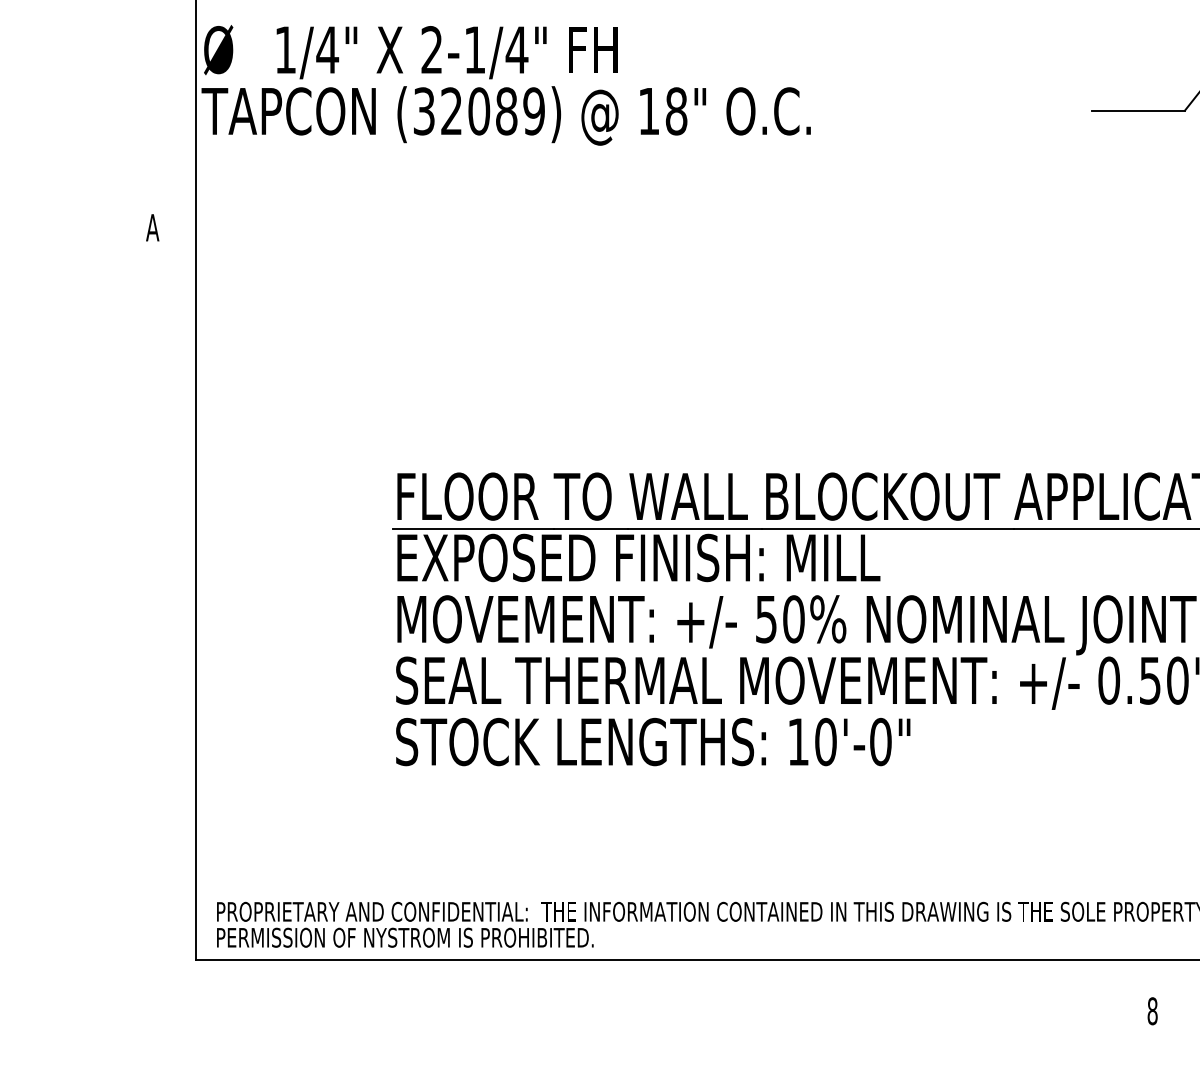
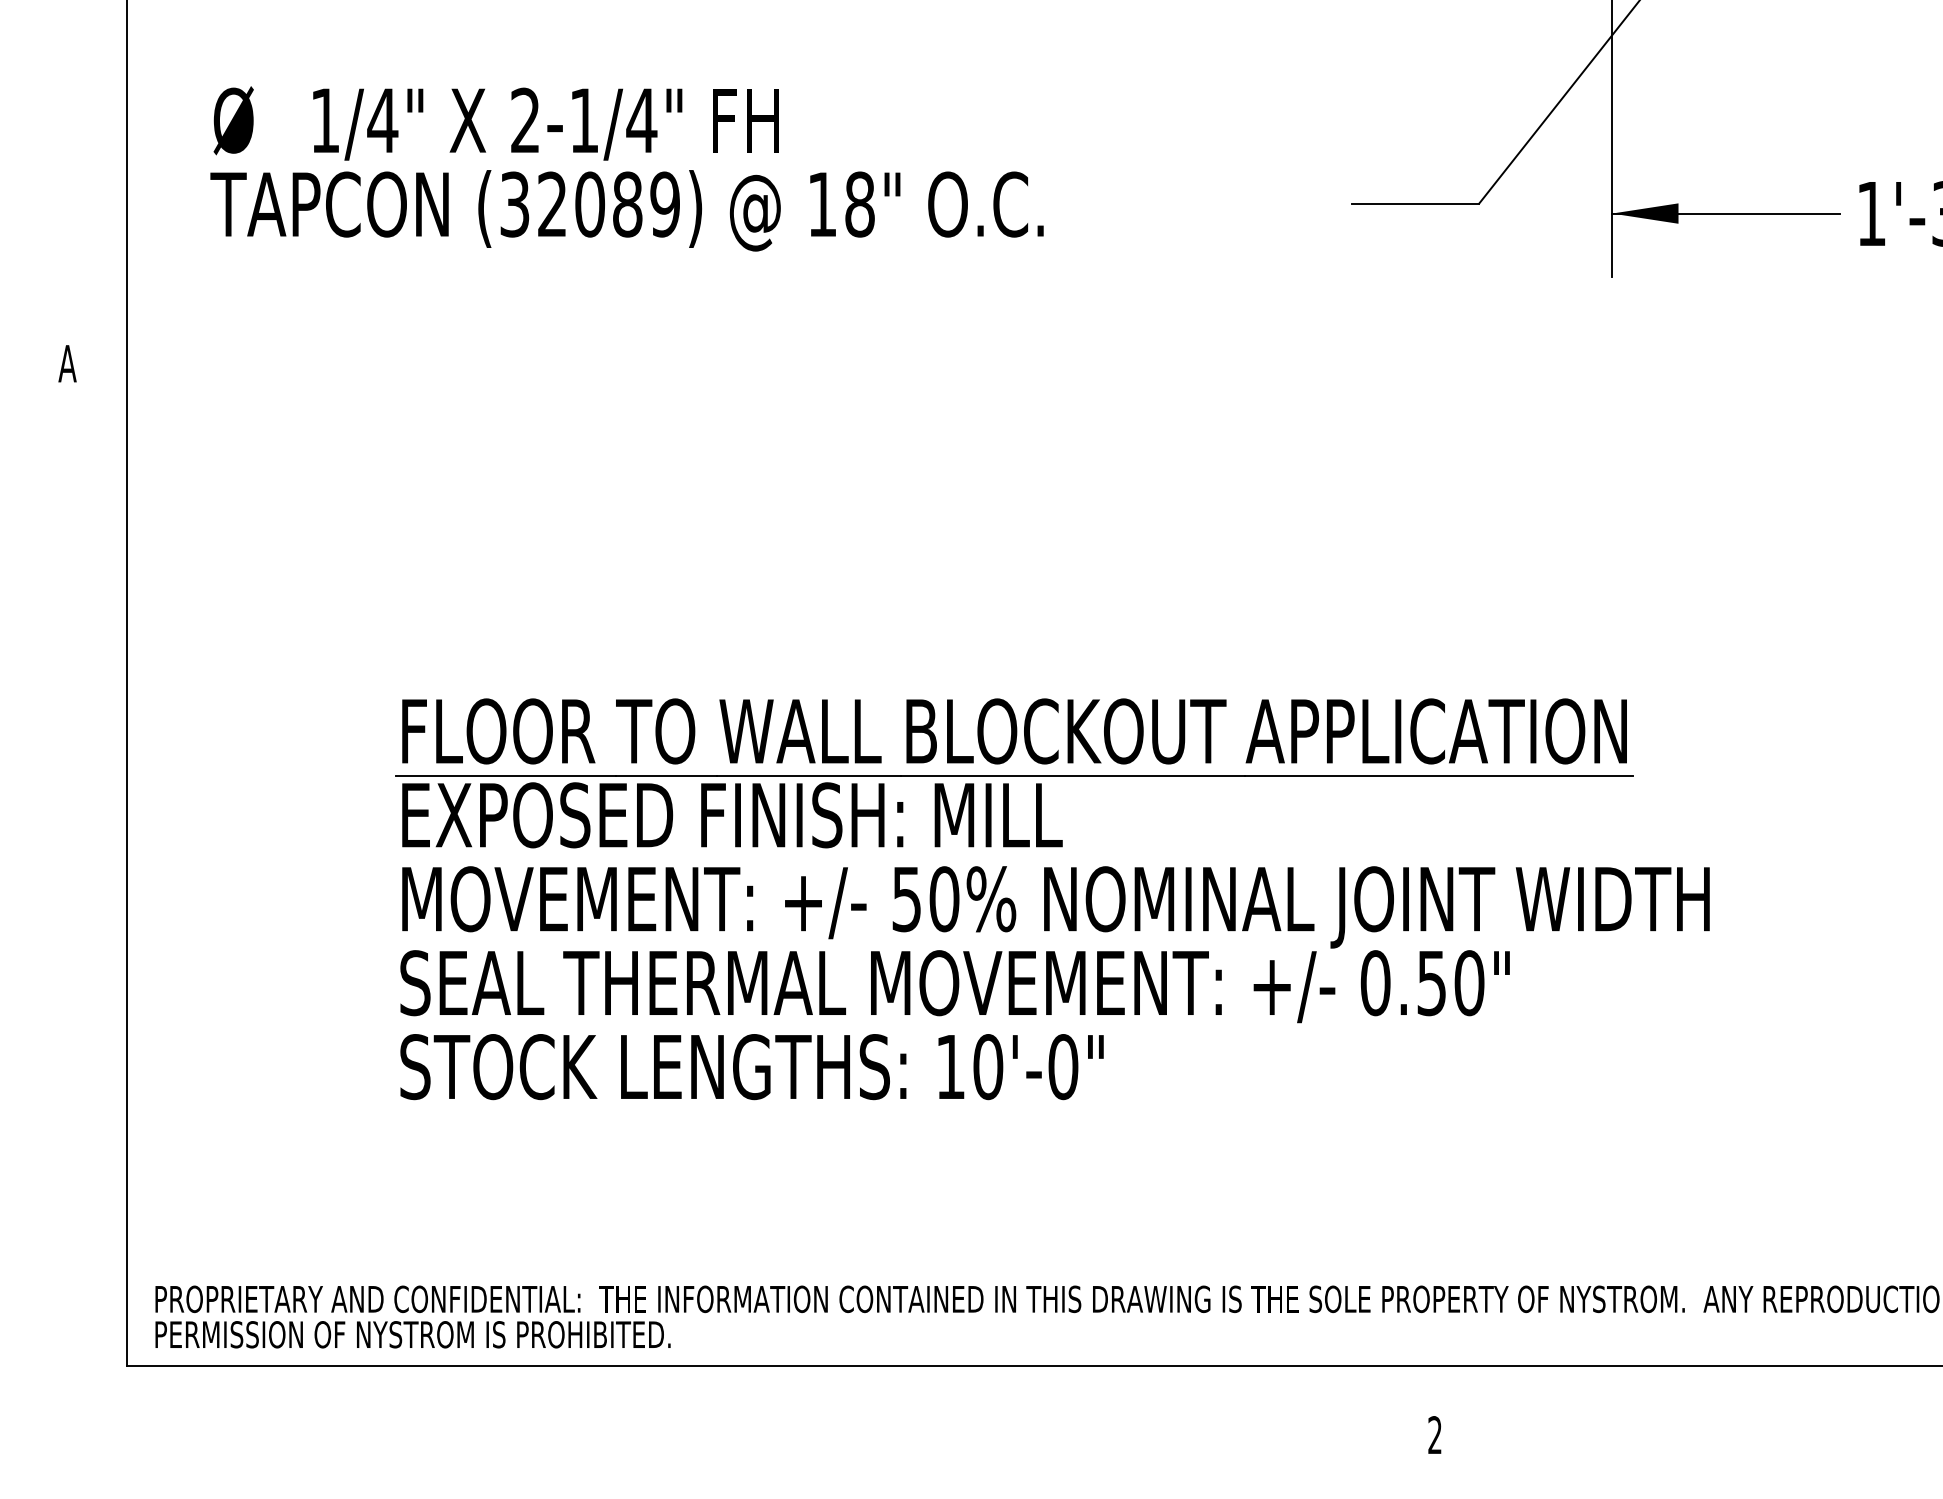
text: (505, 85) -> (626, 168), moved
text: (1152, 1011) -> (1435, 1435), 8 -> 2

